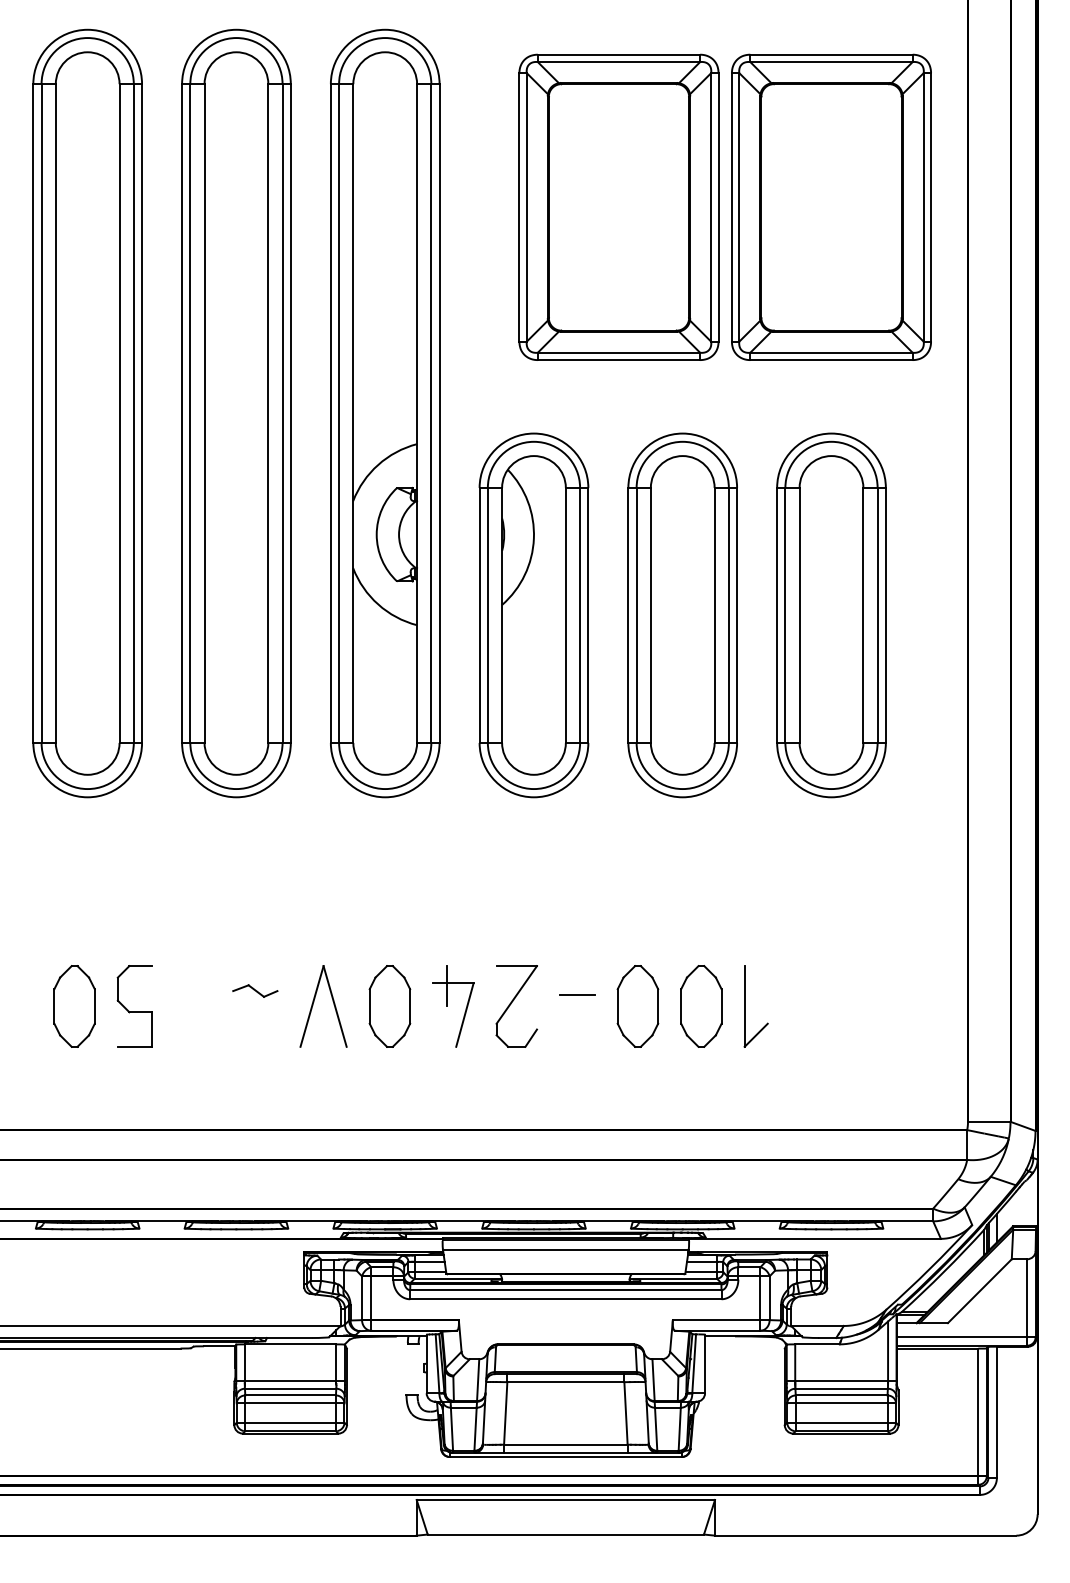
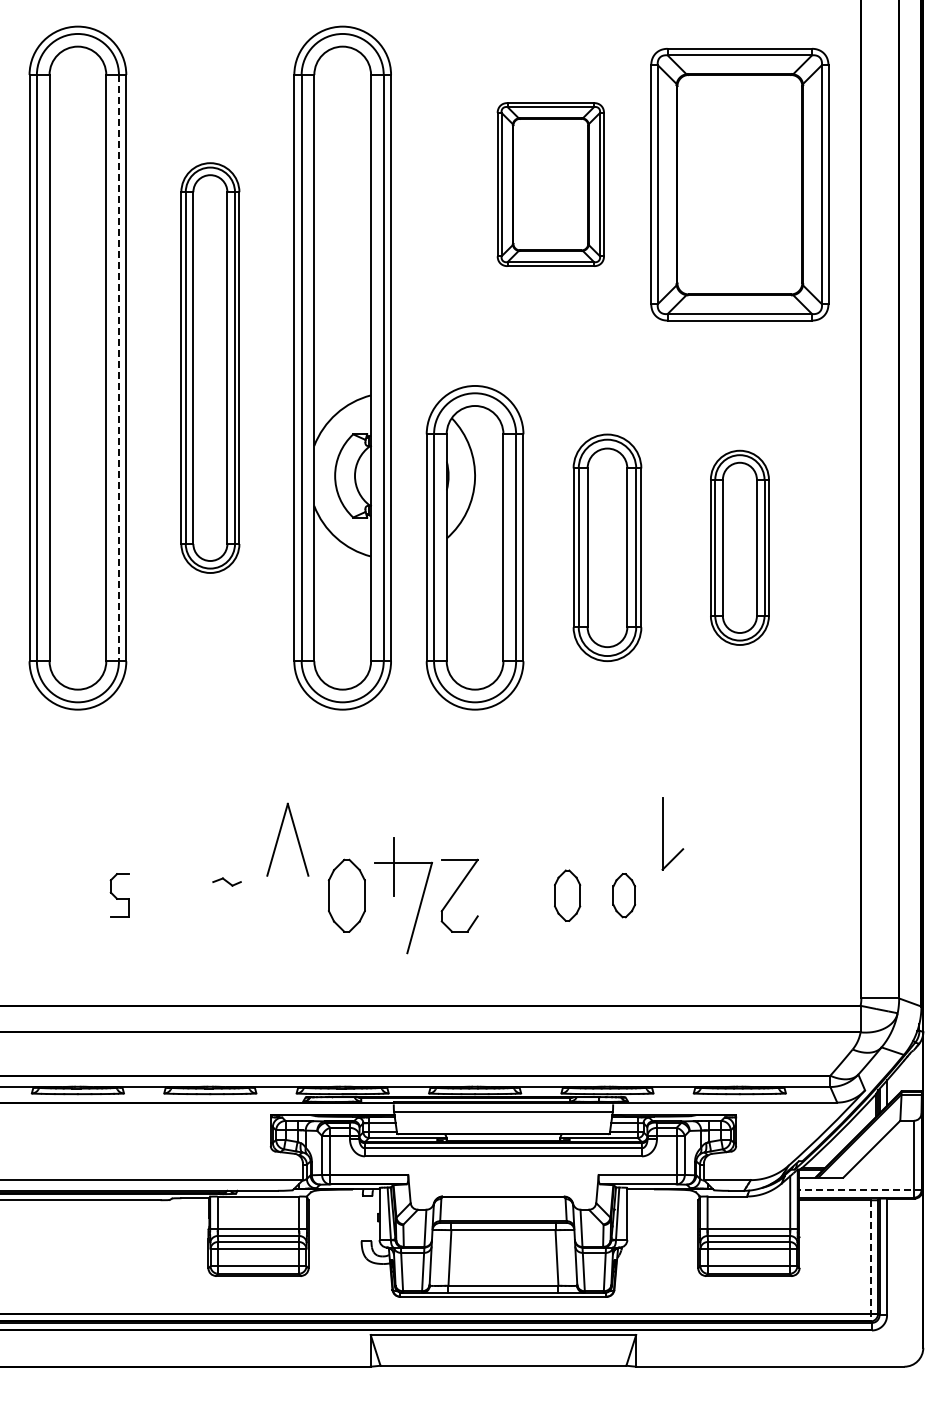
part: (618, 207) -> (550, 184), size x0.6
part: (236, 412) -> (210, 367), size x0.6
line: (133, 413) -> (118, 368), solid -> dashed
part: (682, 615) -> (607, 547), size x0.7
part: (831, 615) -> (739, 547), size x0.6
part: (254, 990) -> (226, 881), size x0.7
line: (577, 994) -> (513, 885), removed
part: (314, 1003) -> (279, 837), moved
part: (74, 1006) -> (66, 895), removed
part: (134, 1006) -> (119, 895), size x0.6
part: (453, 1006) -> (403, 895), size x1.6
part: (637, 1006) -> (567, 895), size x0.7
part: (701, 1006) -> (624, 895), size x0.6
part: (745, 1006) -> (663, 833), moved
line: (967, 1337) -> (860, 1190), solid -> dashed
line: (978, 1416) -> (870, 1260), solid -> dashed

